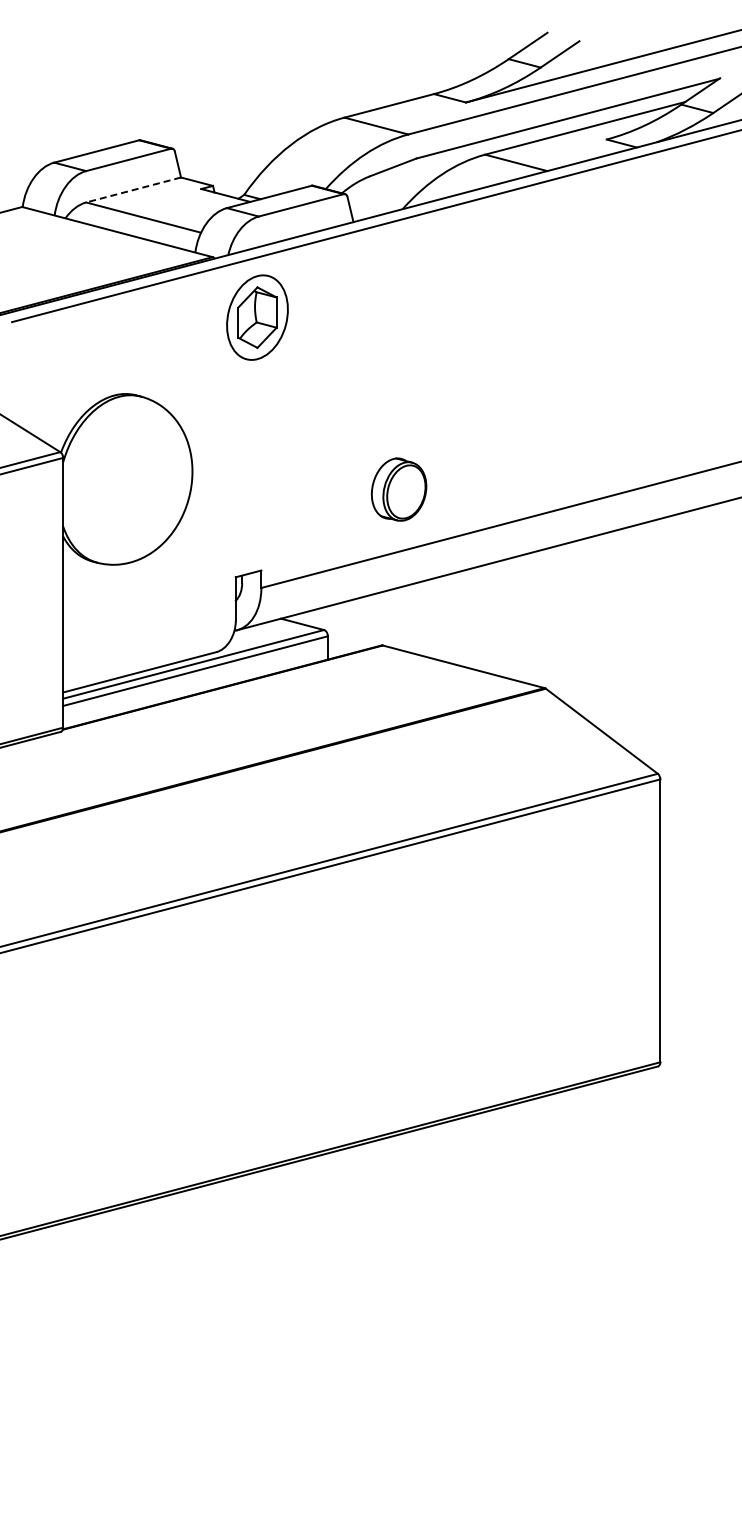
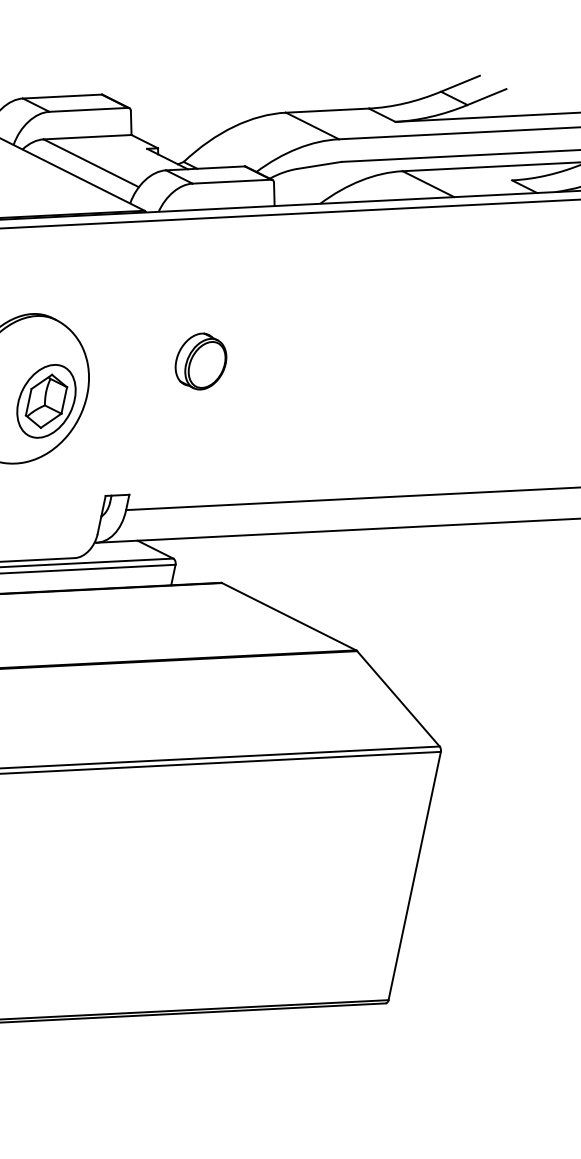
line: (133, 190) -> (87, 137), dashed -> solid
part: (257, 317) -> (46, 401), moved
part: (399, 489) -> (201, 361), moved

